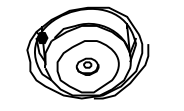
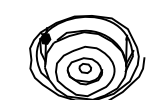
part: (87, 66) -> (84, 71), size x1.67

